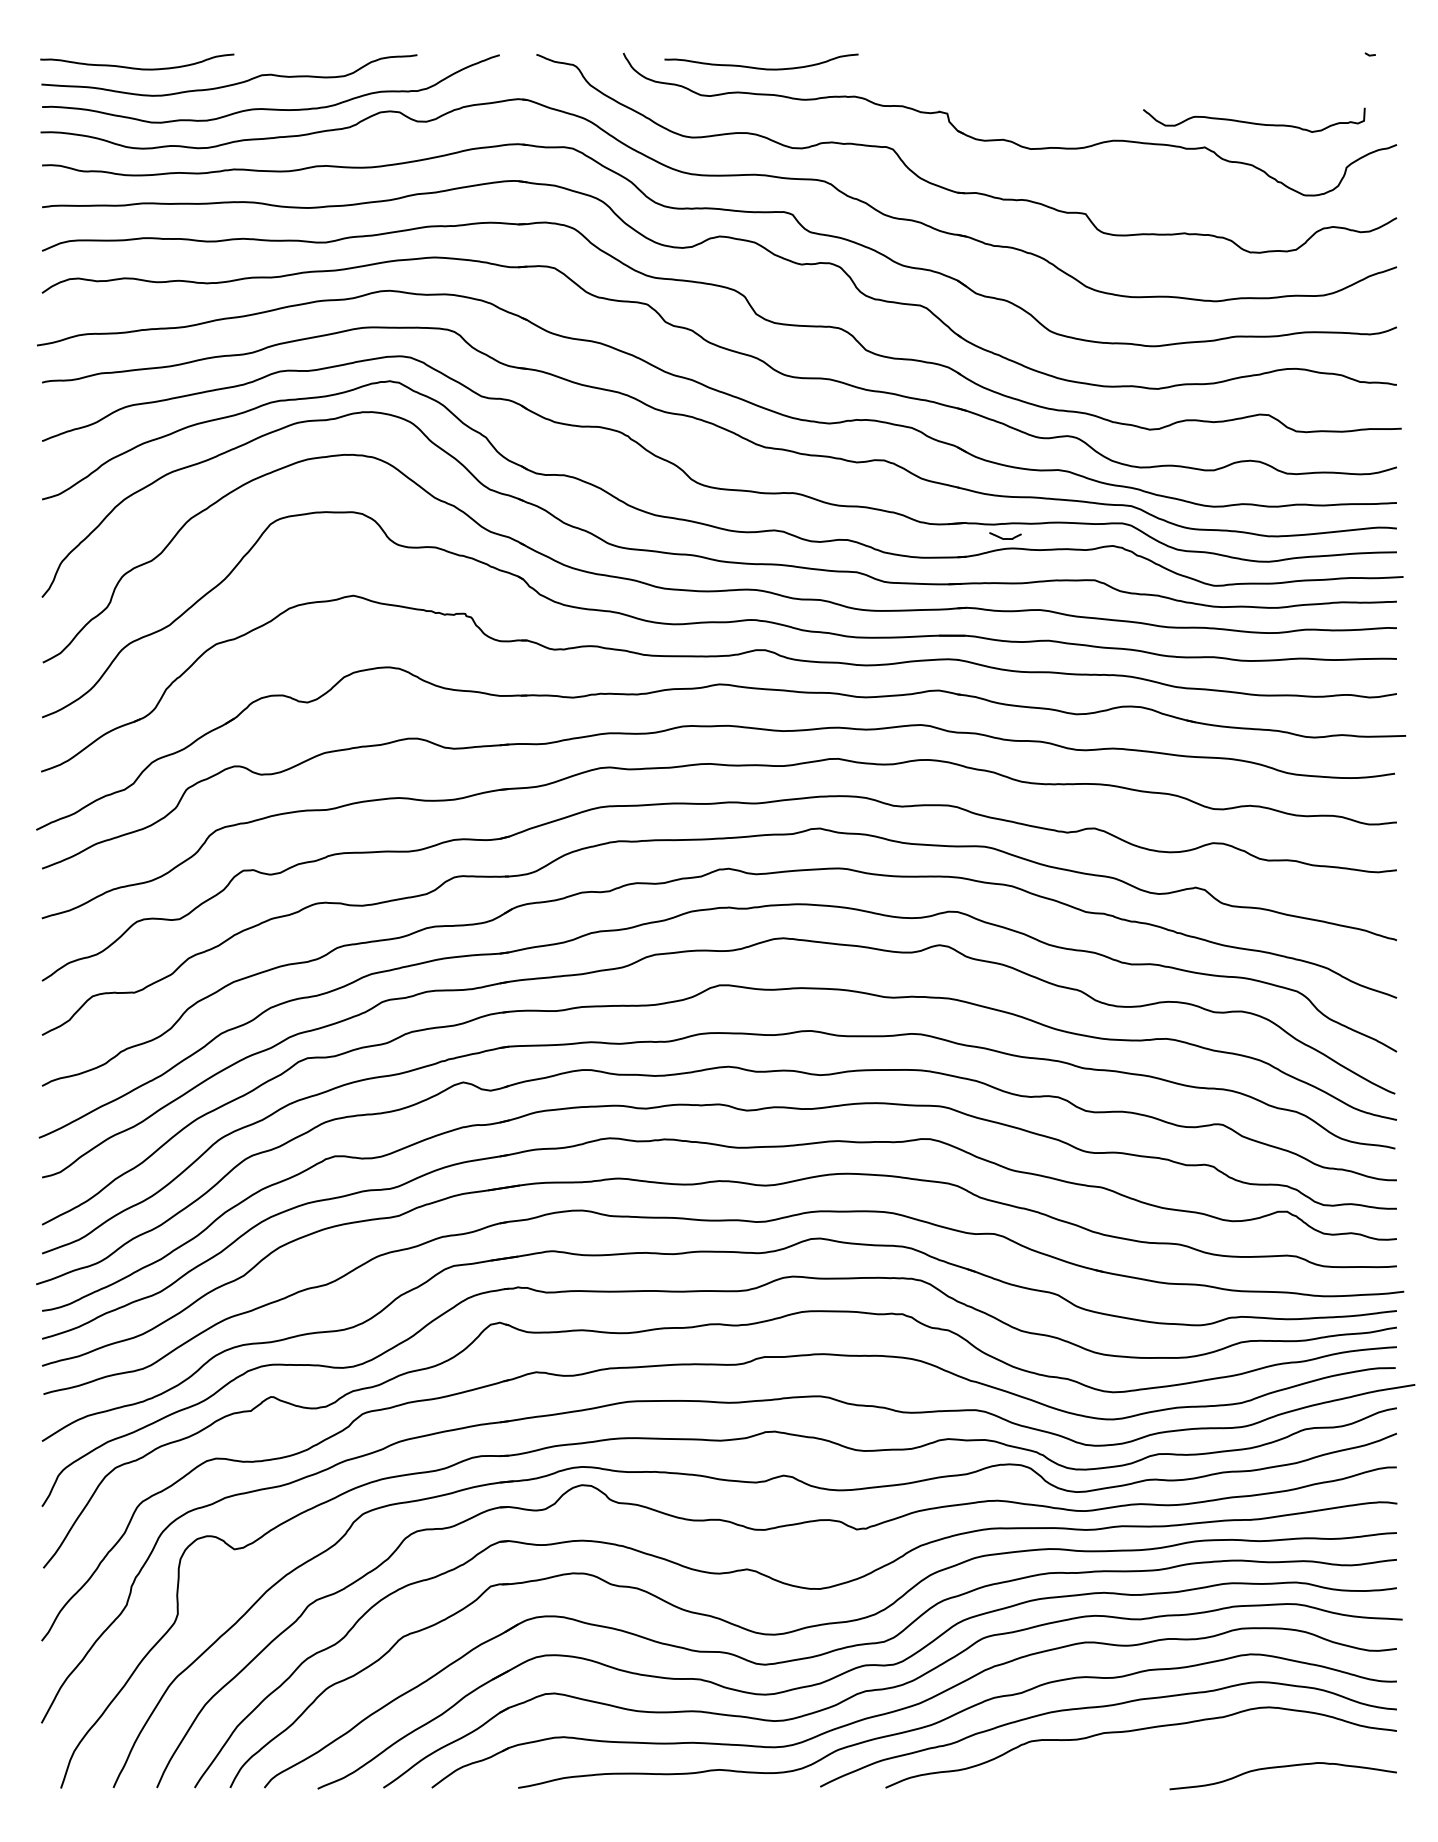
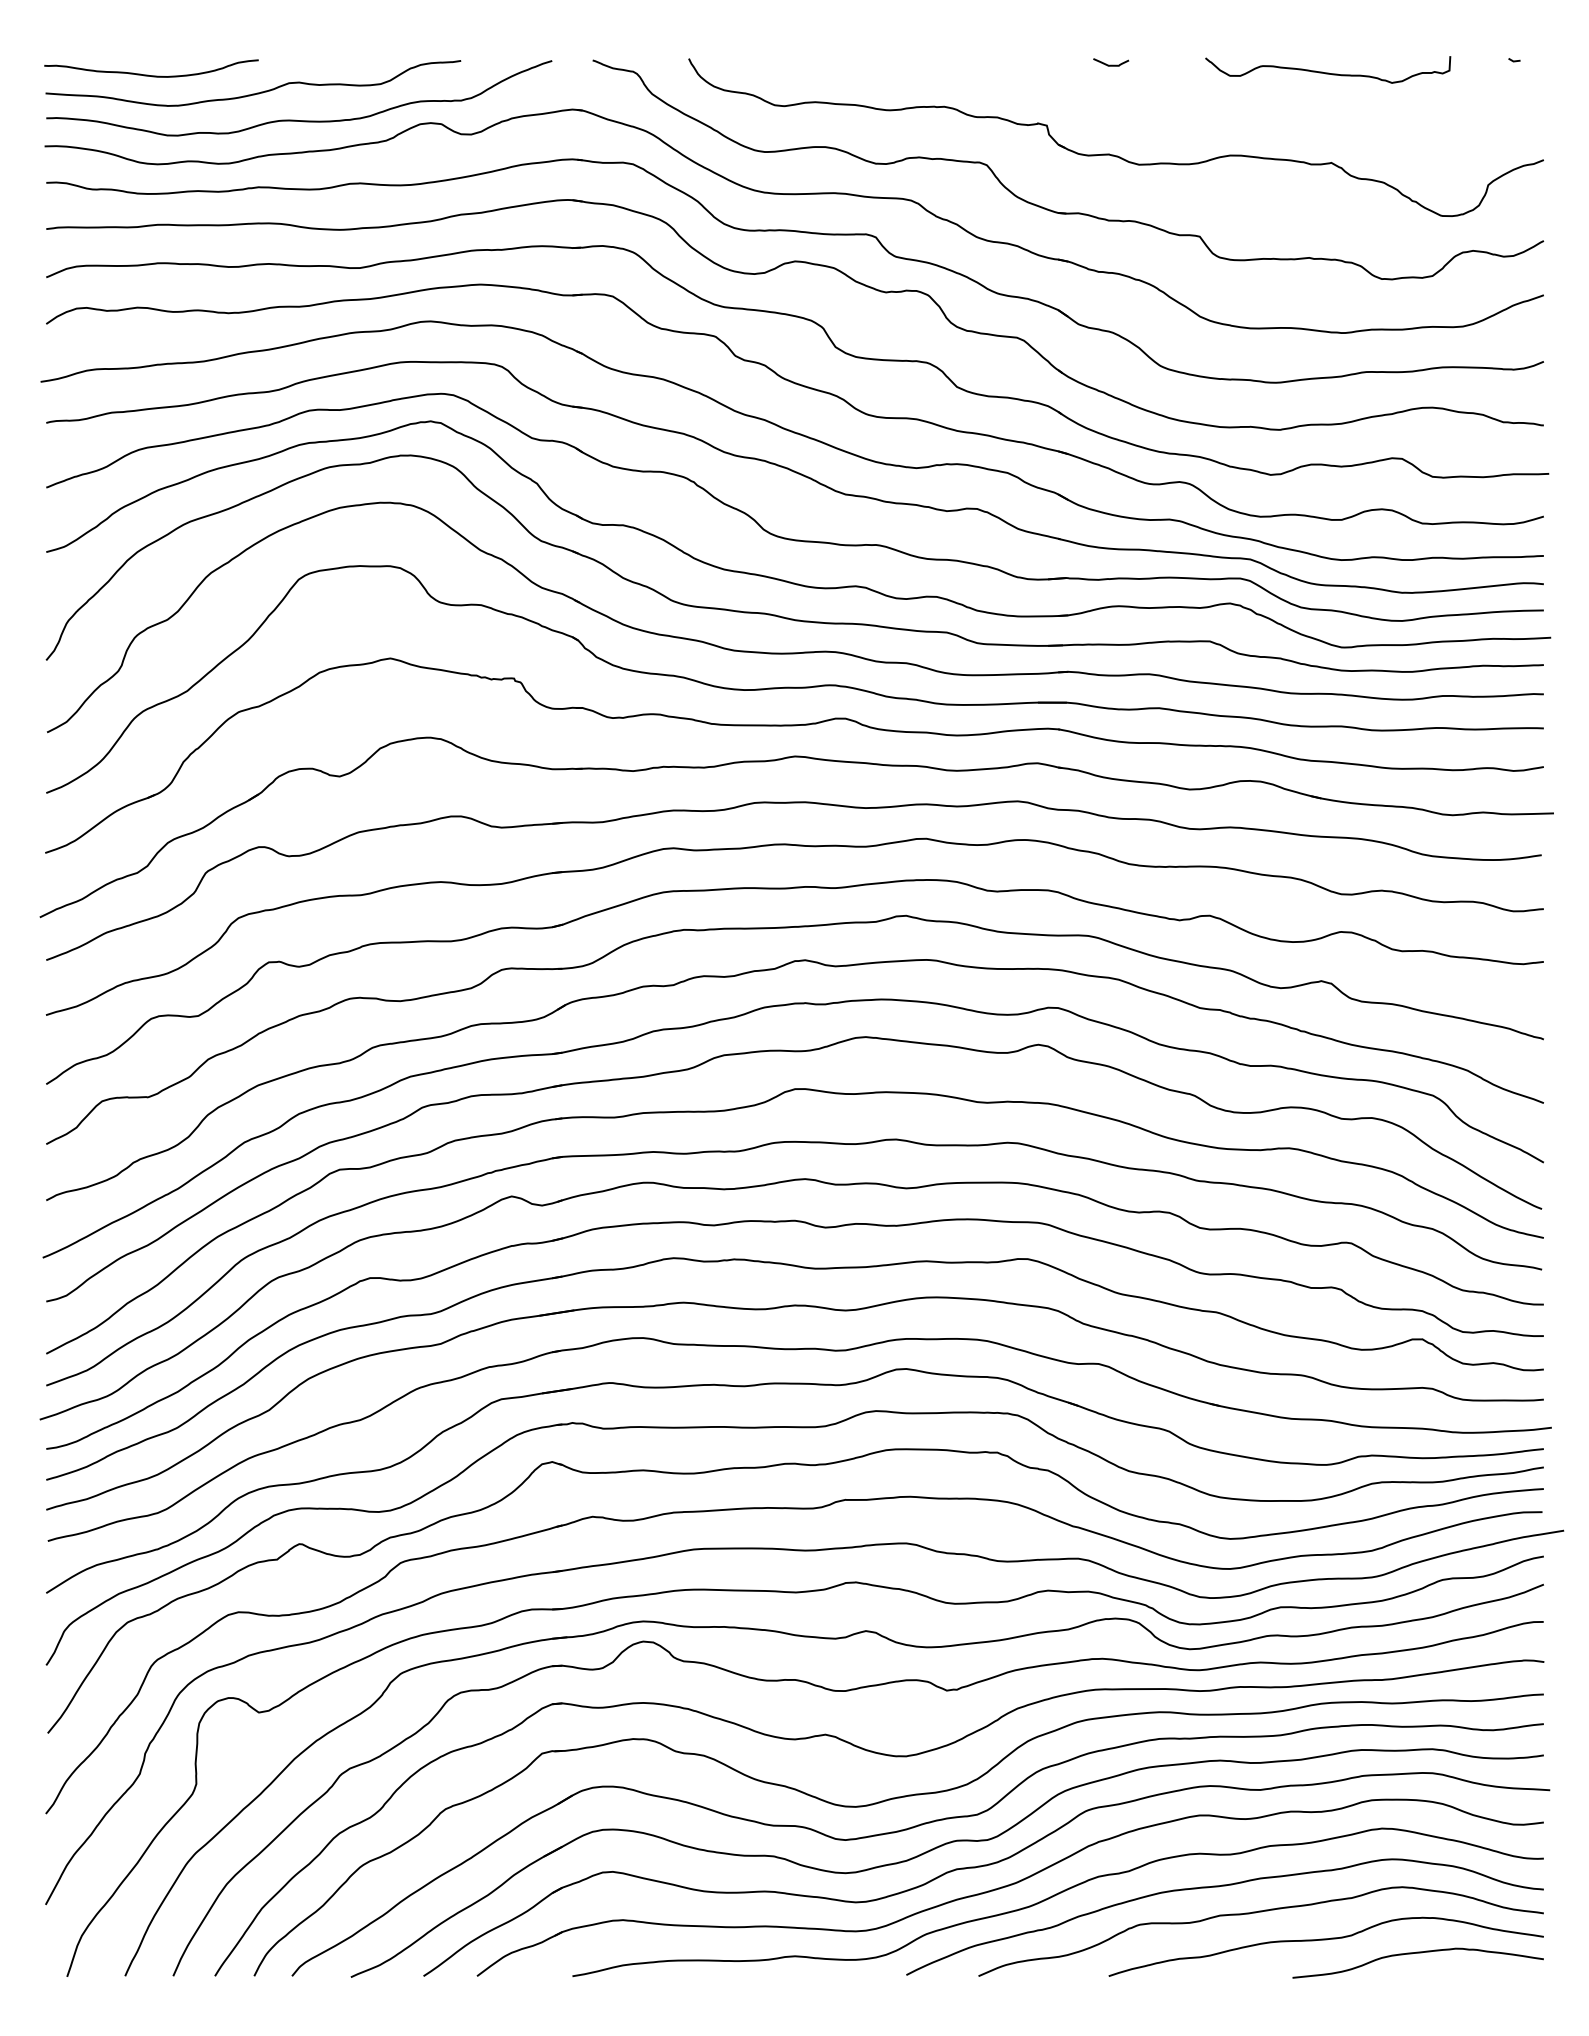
curve: (758, 67) -> (838, 74), removed
curve: (1254, 122) -> (1328, 72), moved
curve: (1005, 537) -> (1111, 64), moved
curve: (1199, 1755) -> (1325, 1940), added

